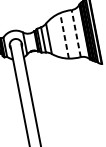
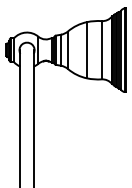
line: (76, 33) -> (101, 49), dashed -> solid
line: (64, 35) -> (87, 49), dashed -> solid

